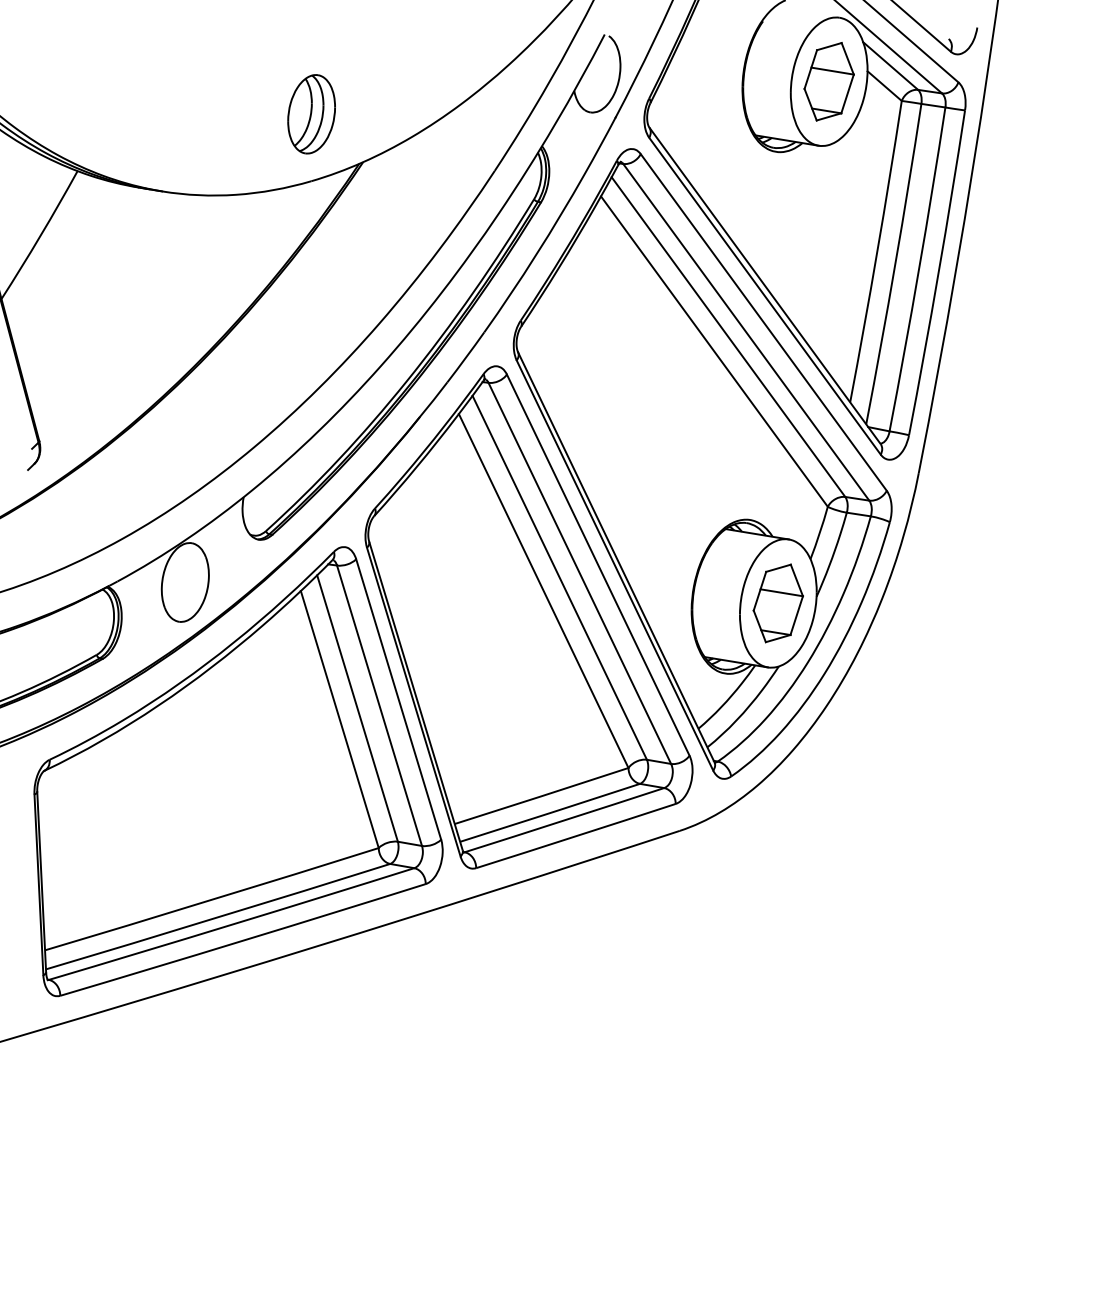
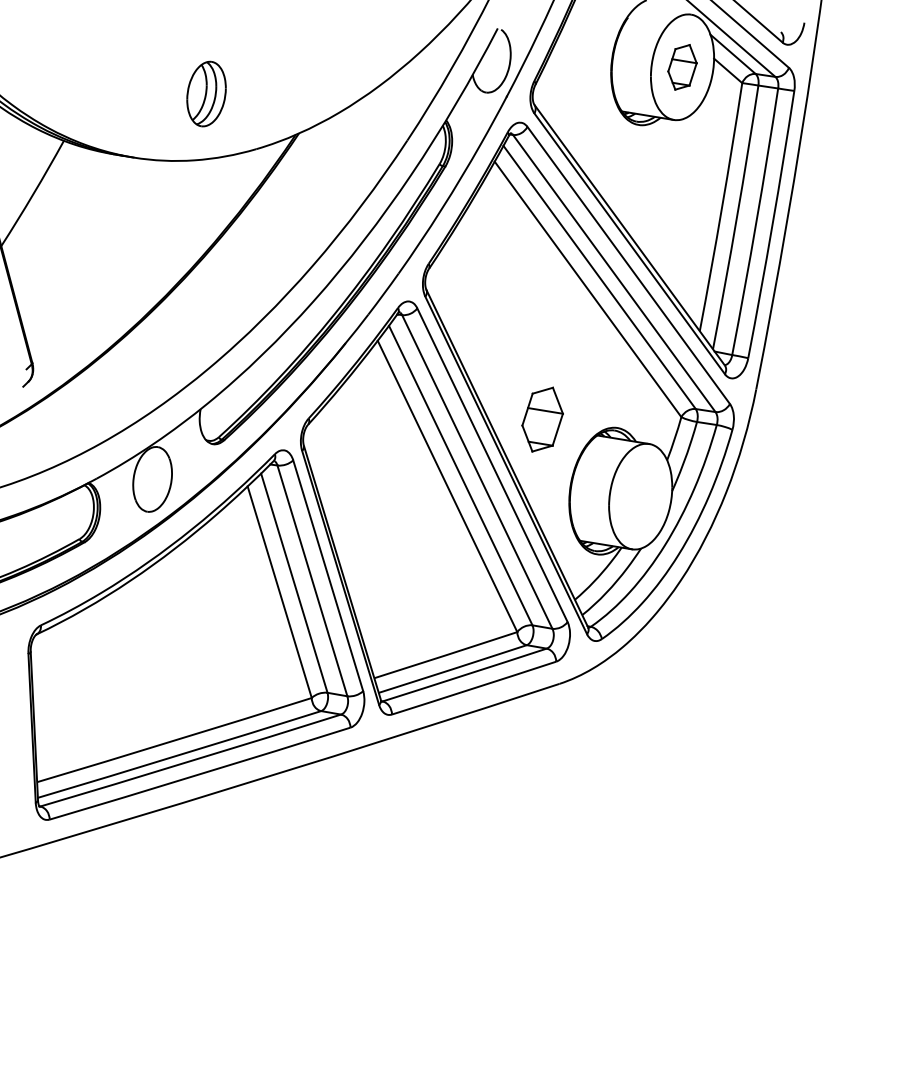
part: (829, 81) -> (682, 67), size x0.7
part: (311, 113) -> (206, 93), moved
part: (778, 603) -> (542, 419), moved

